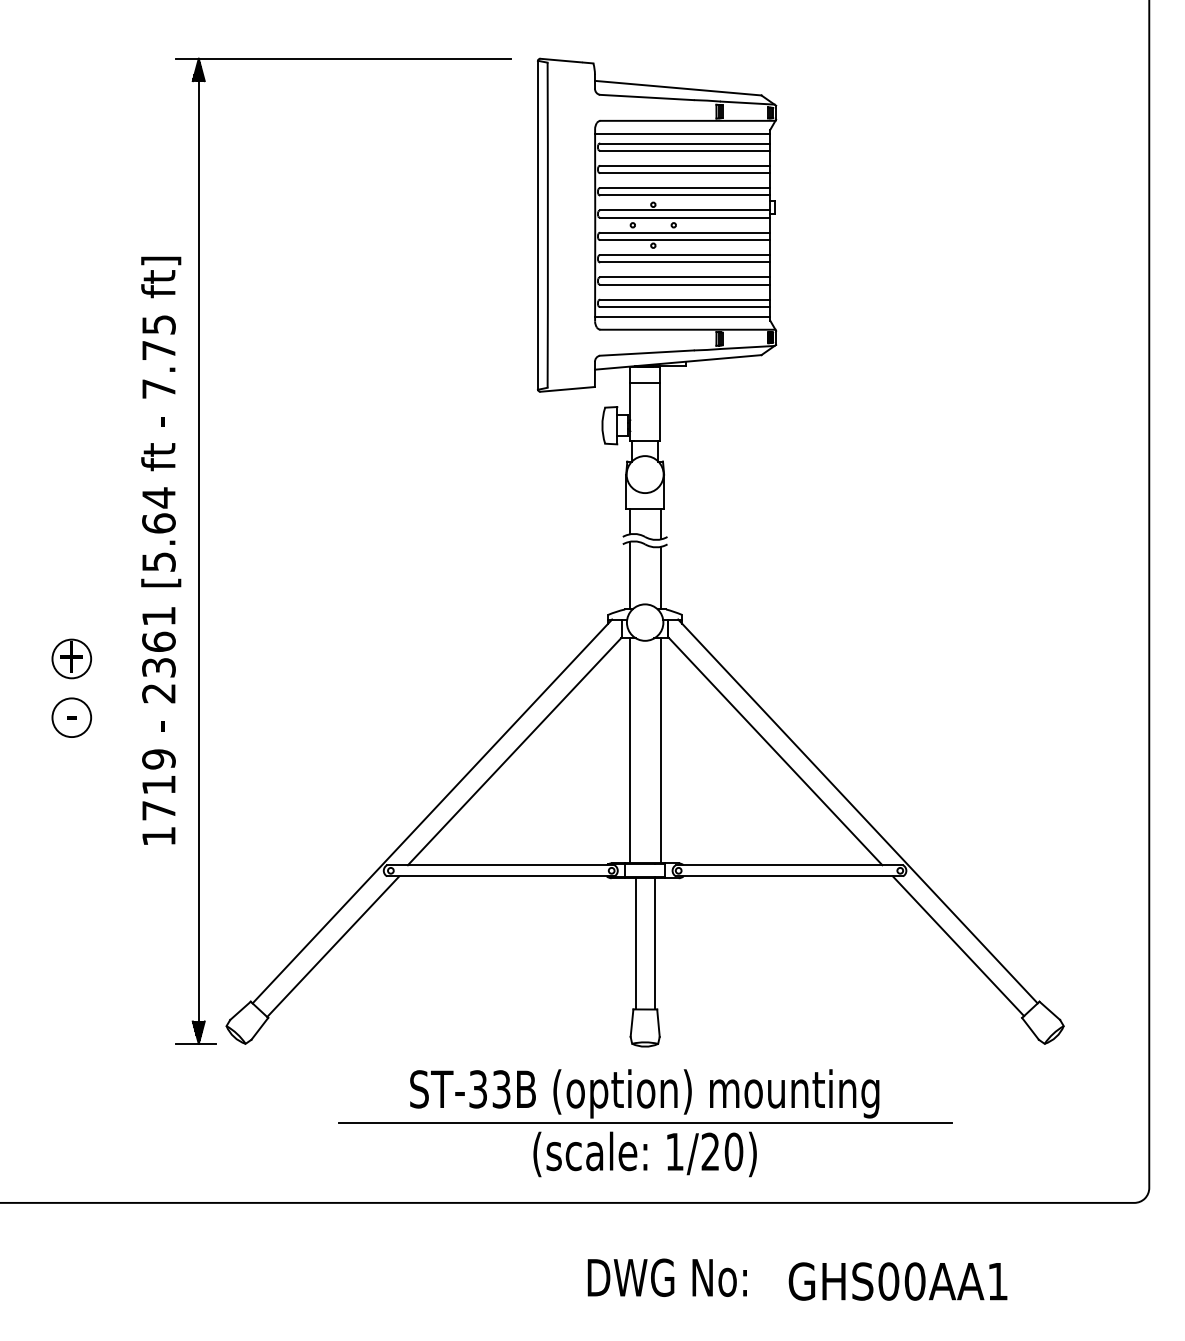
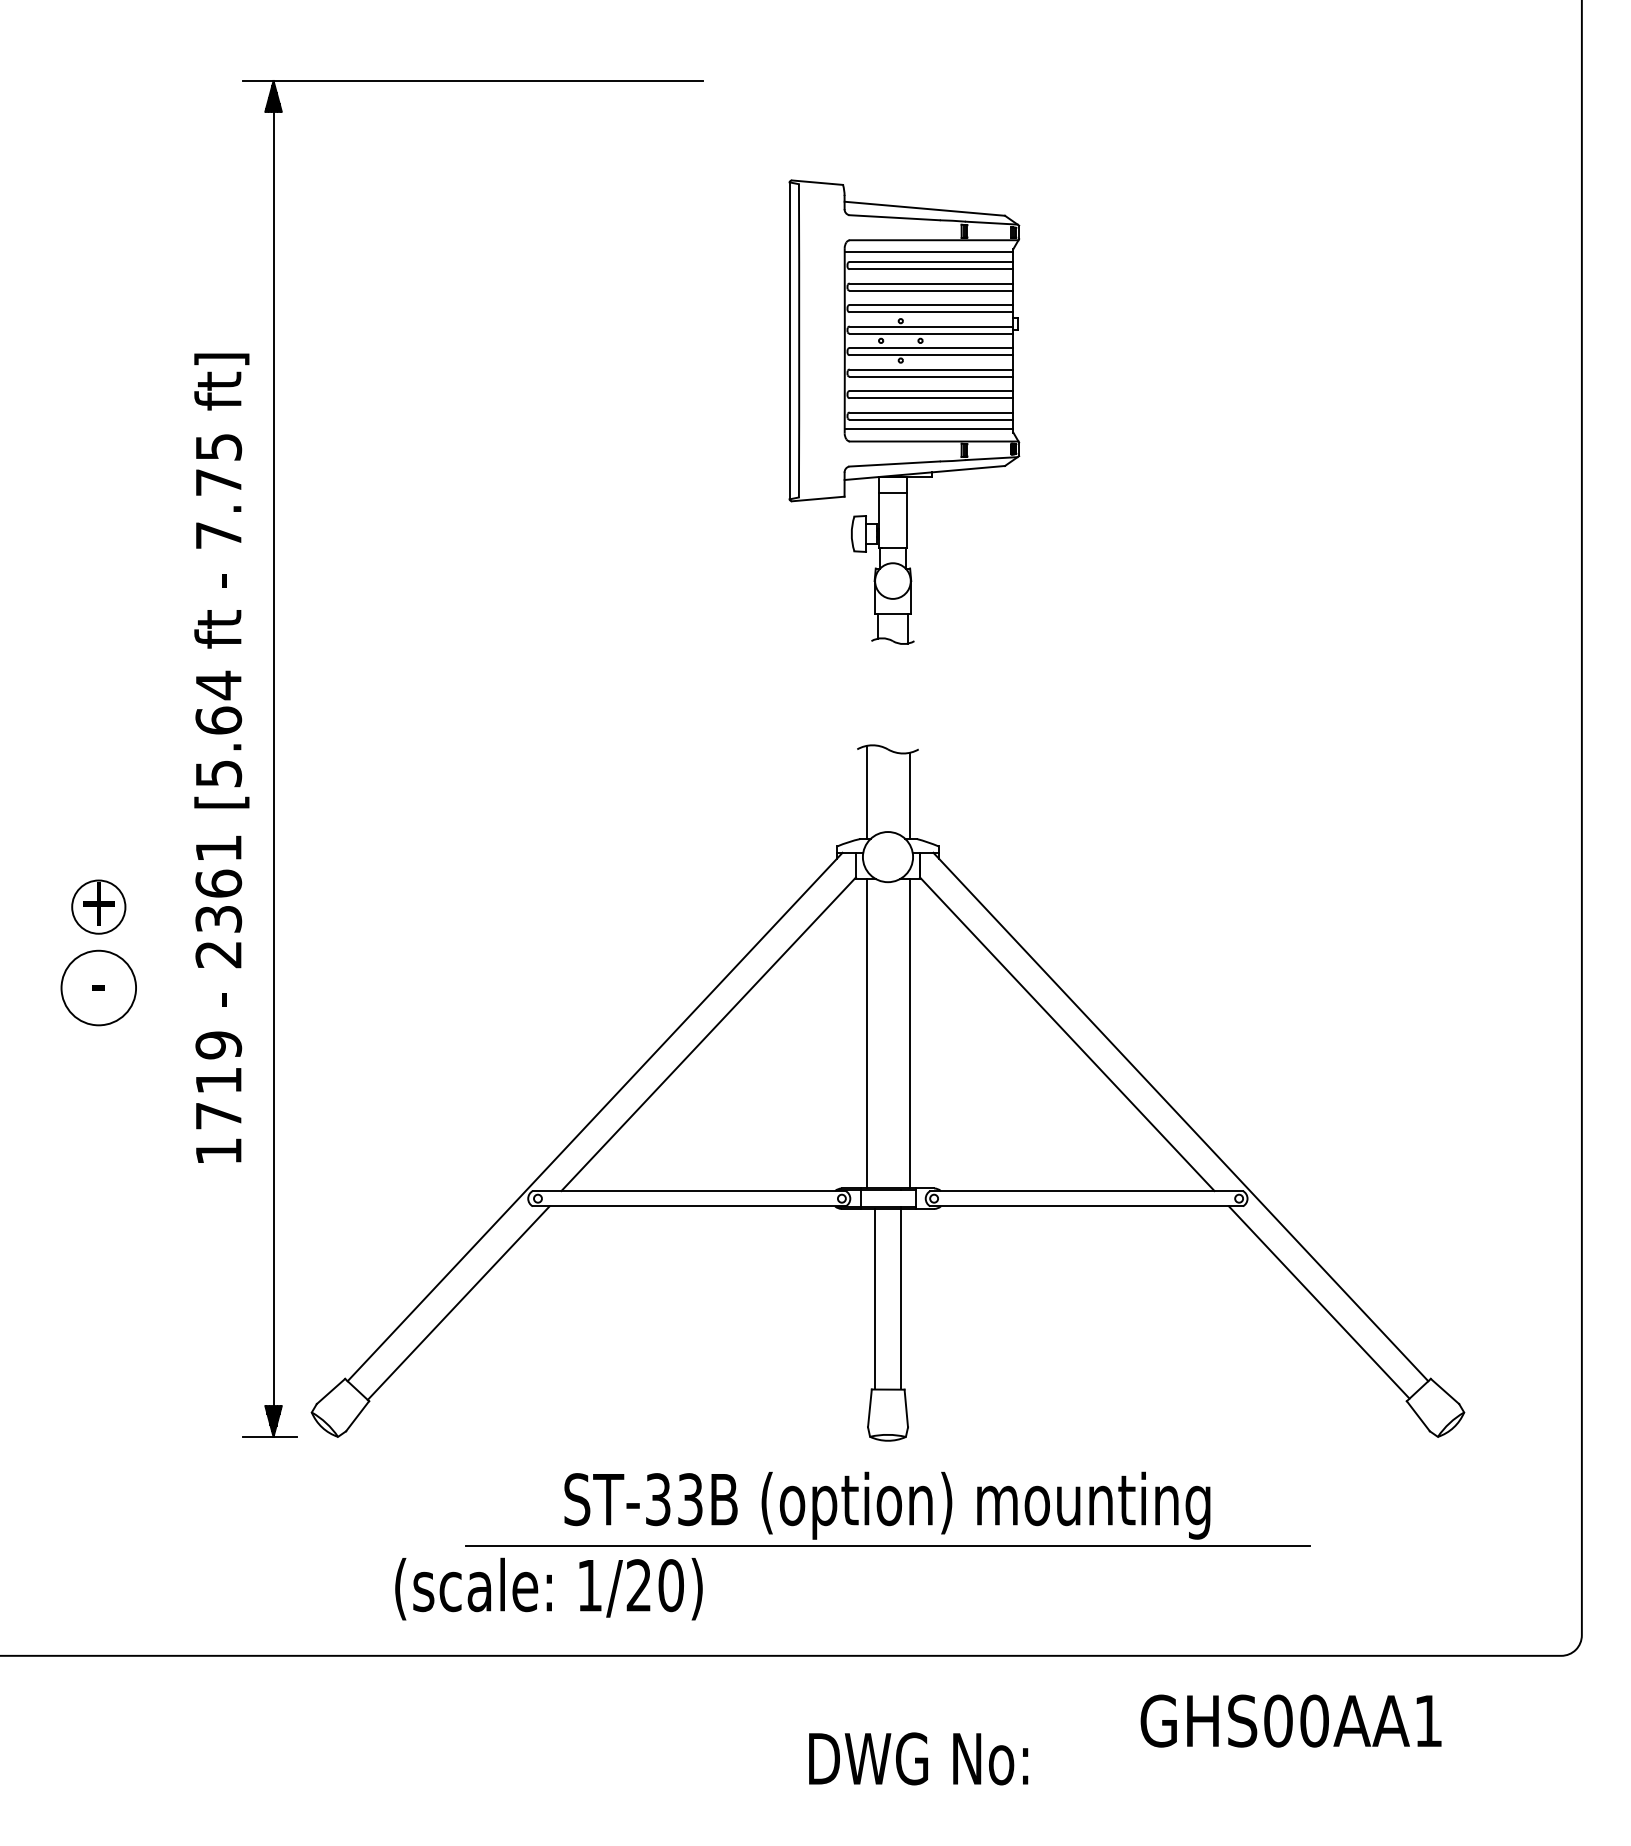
part: (657, 299) -> (904, 412), size x0.7
circle: (71, 717) -> (98, 987), size x1.4
text: (644, 1153) -> (548, 1588), moved
text: (897, 1281) -> (1290, 1720), moved

